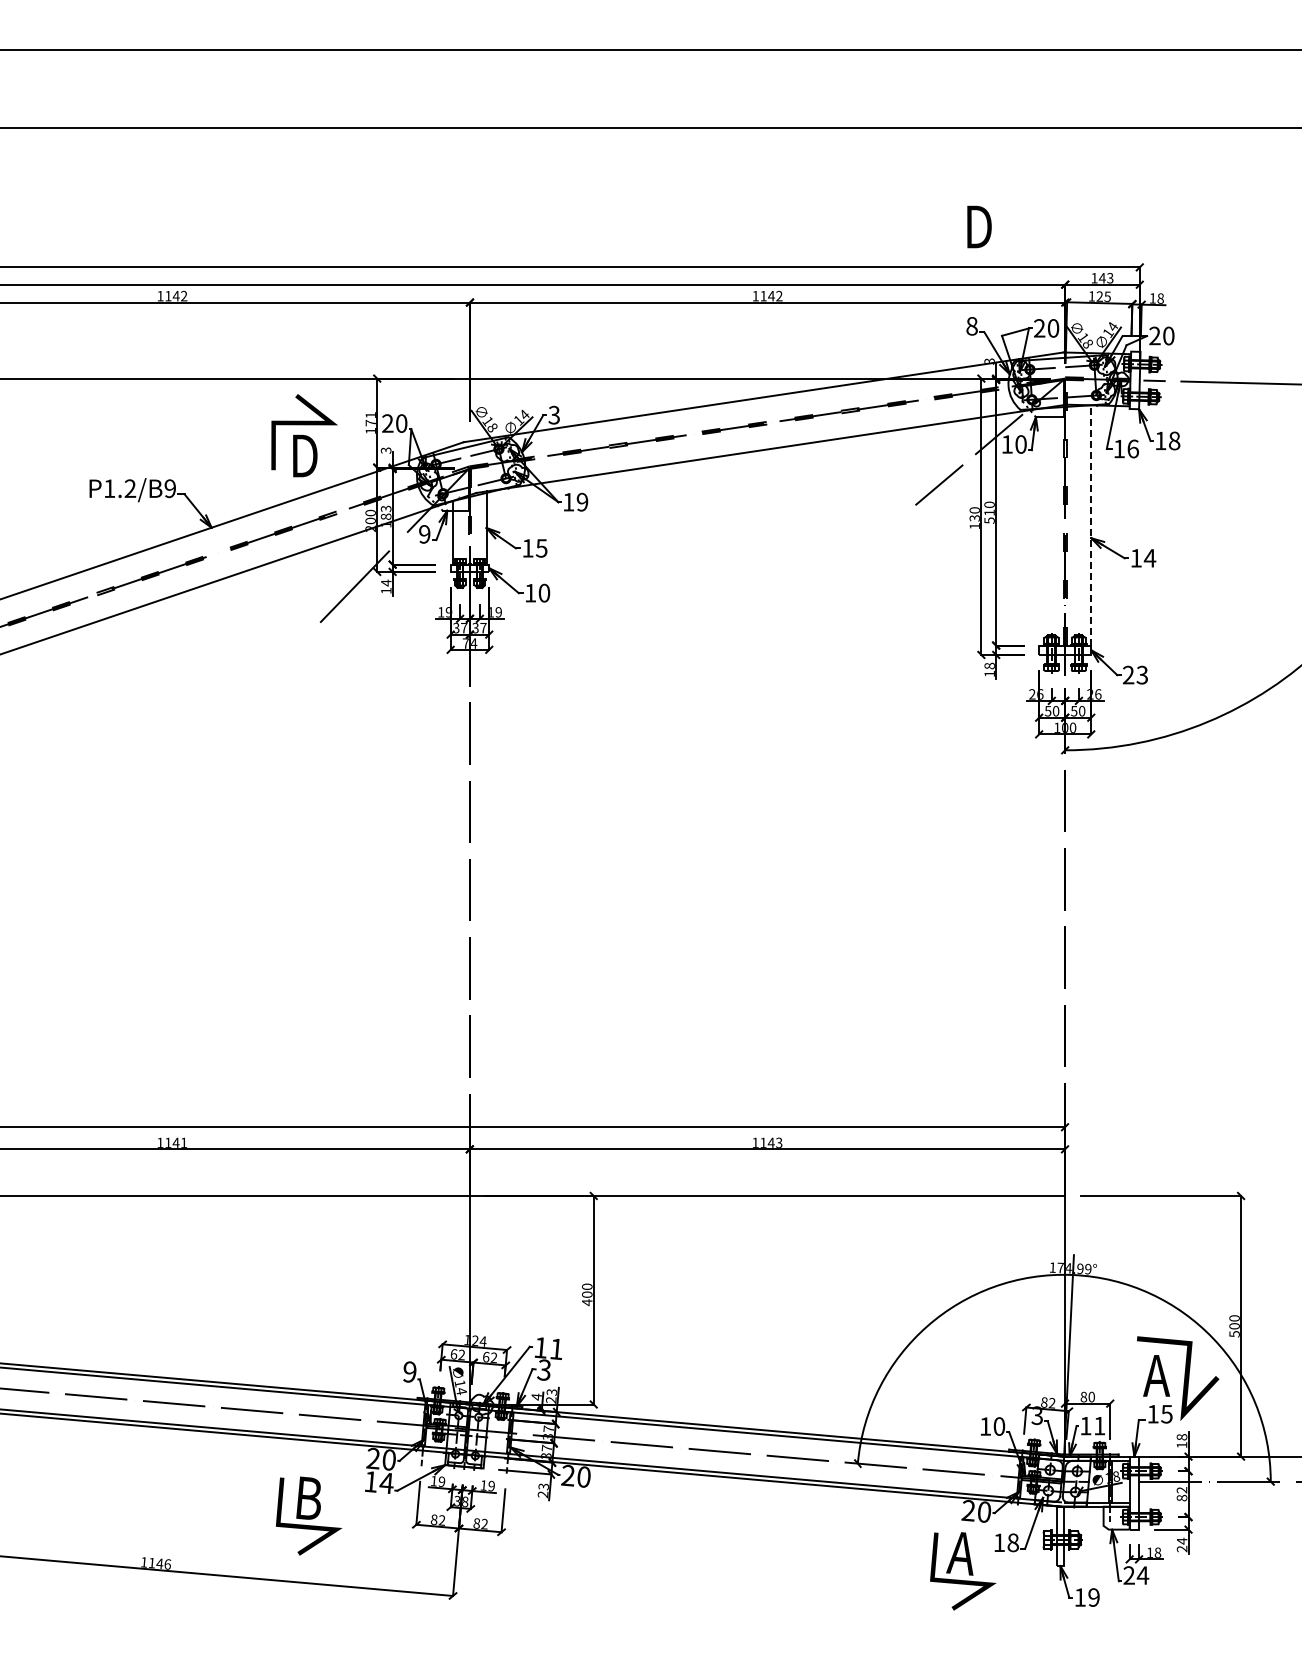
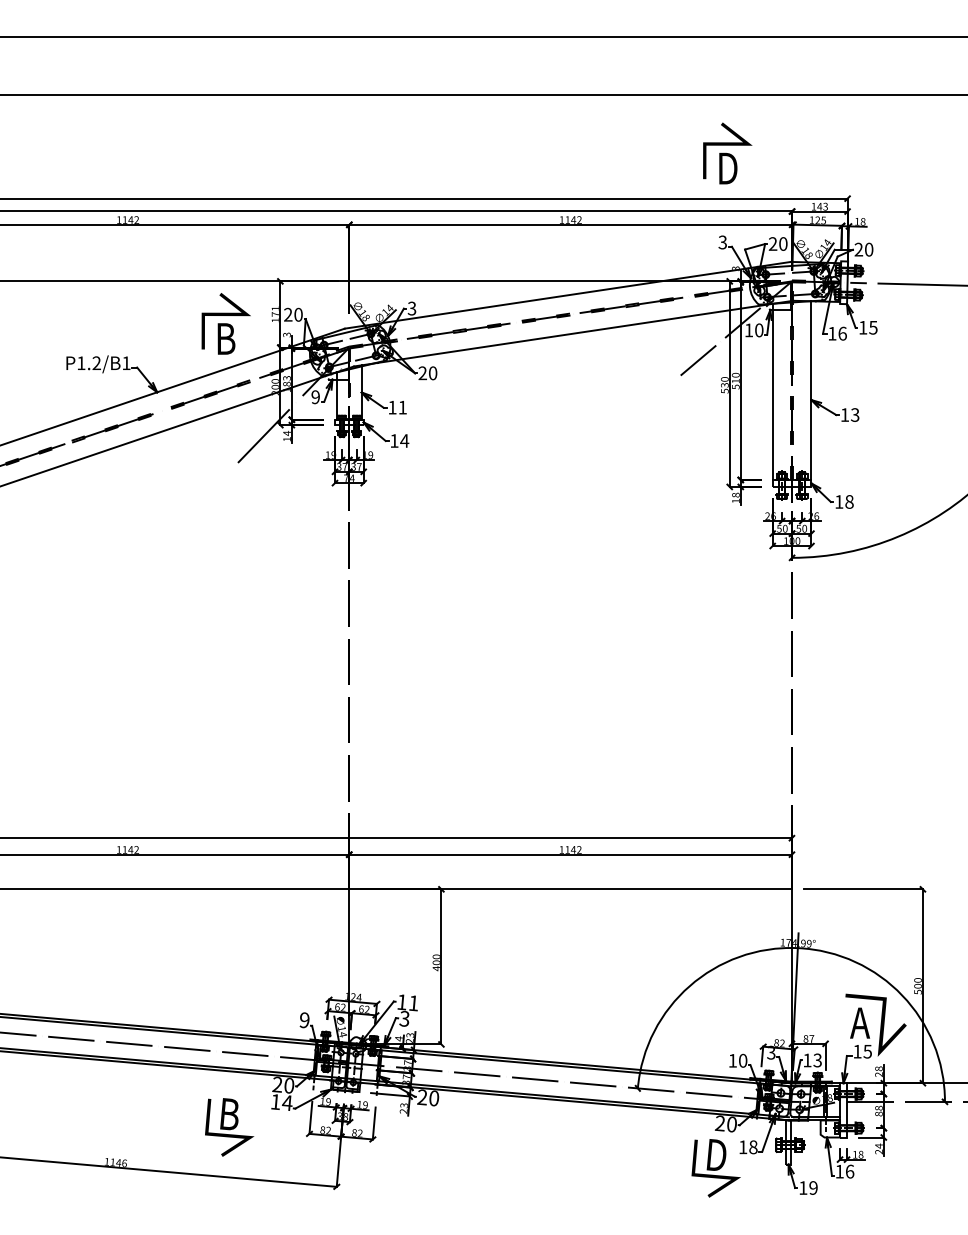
line: (978, 196) -> (727, 145), added
text: (971, 326) -> (722, 242), 8 -> 3
text: (1174, 440) -> (873, 327), 18 -> 15
text: (307, 455) -> (228, 338), D -> B
text: (169, 488) -> (125, 363), P1.2/B9 -> P1.2/B1
text: (575, 501) -> (427, 372), 19 -> 20
line: (1091, 524) -> (811, 389), dashed -> solid
text: (974, 526) -> (724, 391), 130 -> 530
line: (1039, 526) -> (772, 391), added
text: (541, 548) -> (402, 407), 15 -> 11
text: (1149, 558) -> (854, 415), 14 -> 13
text: (544, 592) -> (404, 440), 10 -> 14
text: (1135, 674) -> (844, 501), 23 -> 18
text: (183, 1142) -> (136, 849), 1141 -> 1142
text: (779, 1142) -> (579, 849), 1143 -> 1142
text: (1091, 1396) -> (811, 1038), 80 -> 87
text: (1099, 1425) -> (817, 1060), 11 -> 13
text: (1181, 1445) -> (878, 1074), 18 -> 28
text: (1181, 1490) -> (878, 1108), 82 -> 88
text: (961, 1553) -> (714, 1155), A -> D
text: (1136, 1575) -> (845, 1171), 24 -> 16

